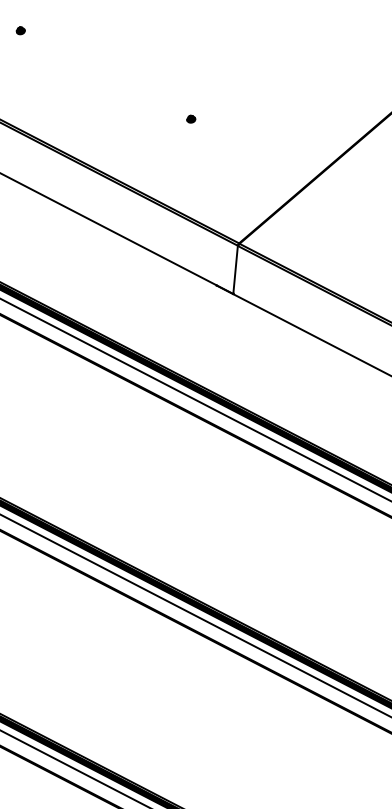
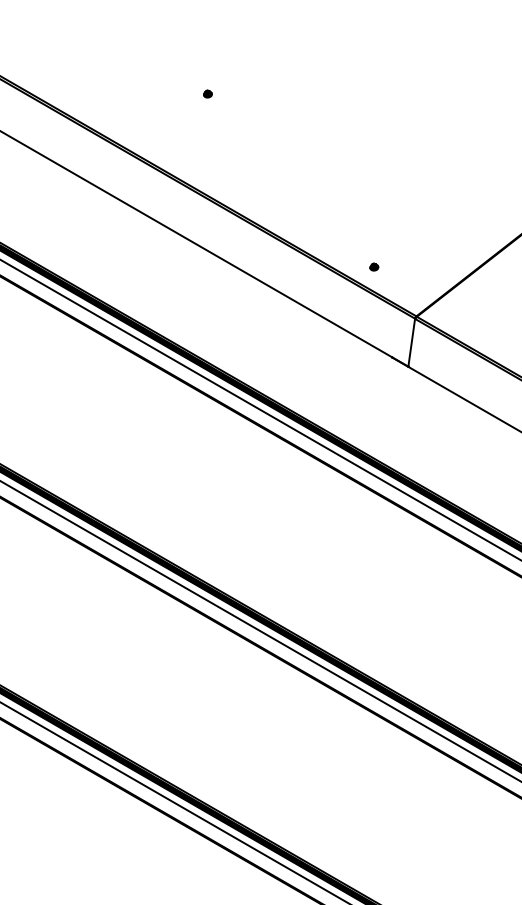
part: (191, 118) -> (374, 266), moved

